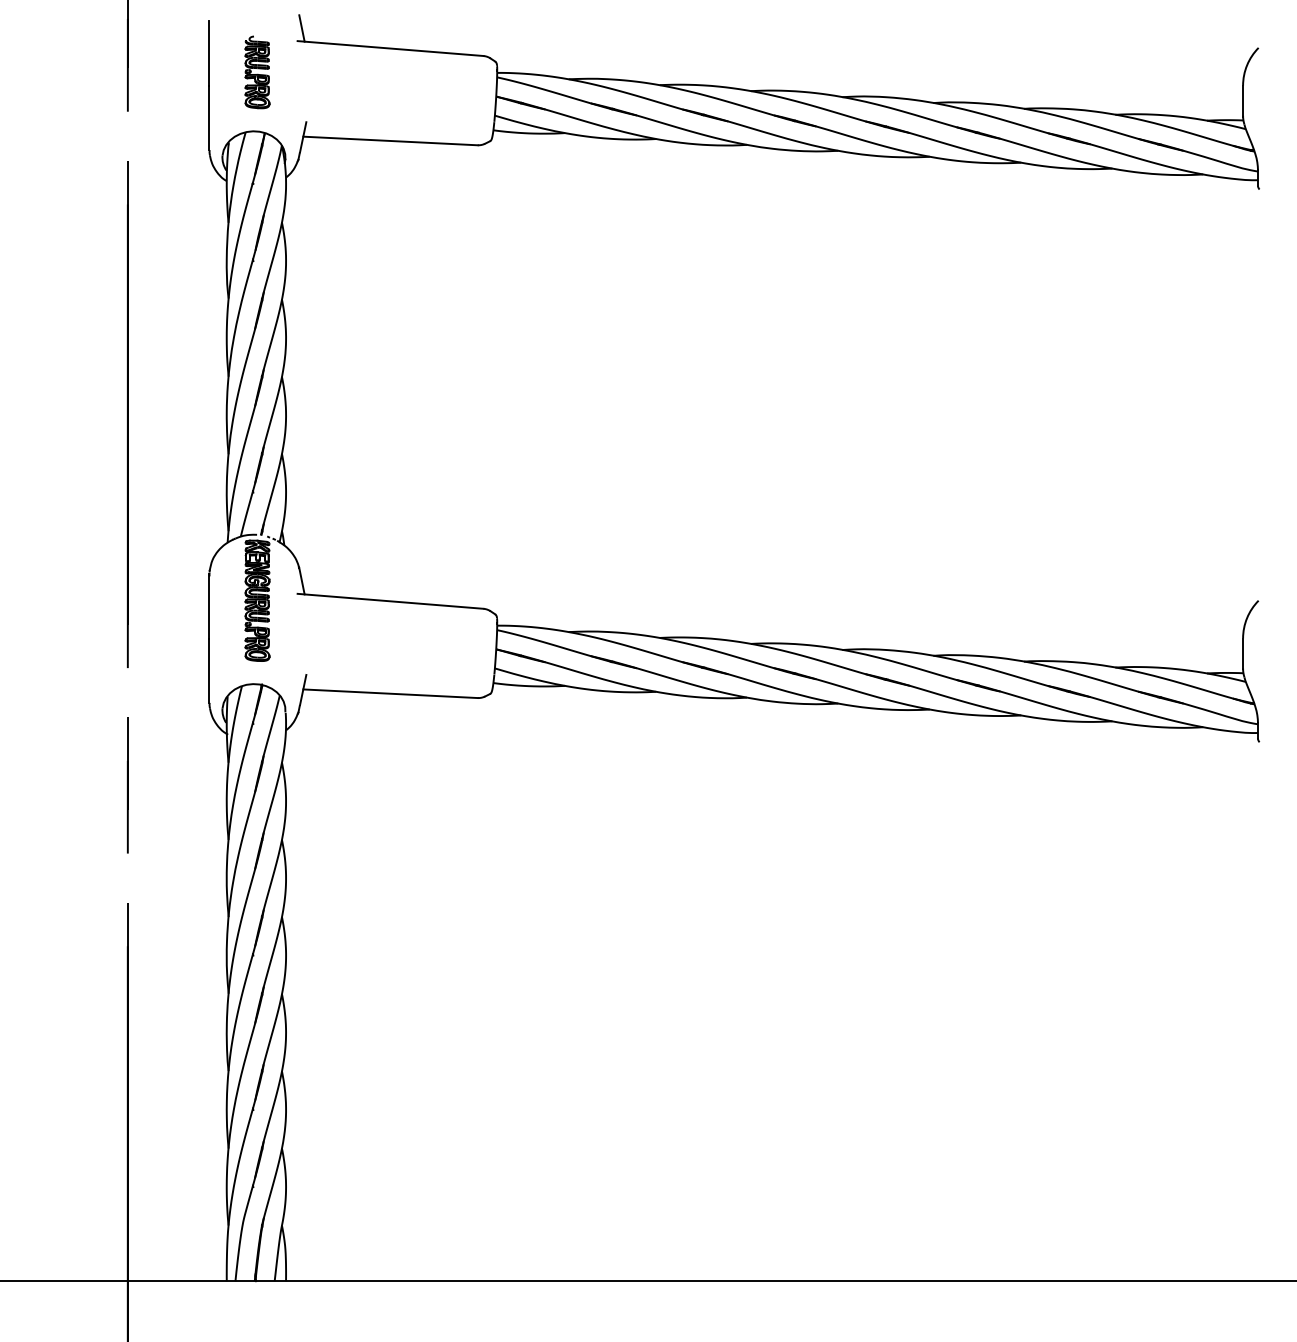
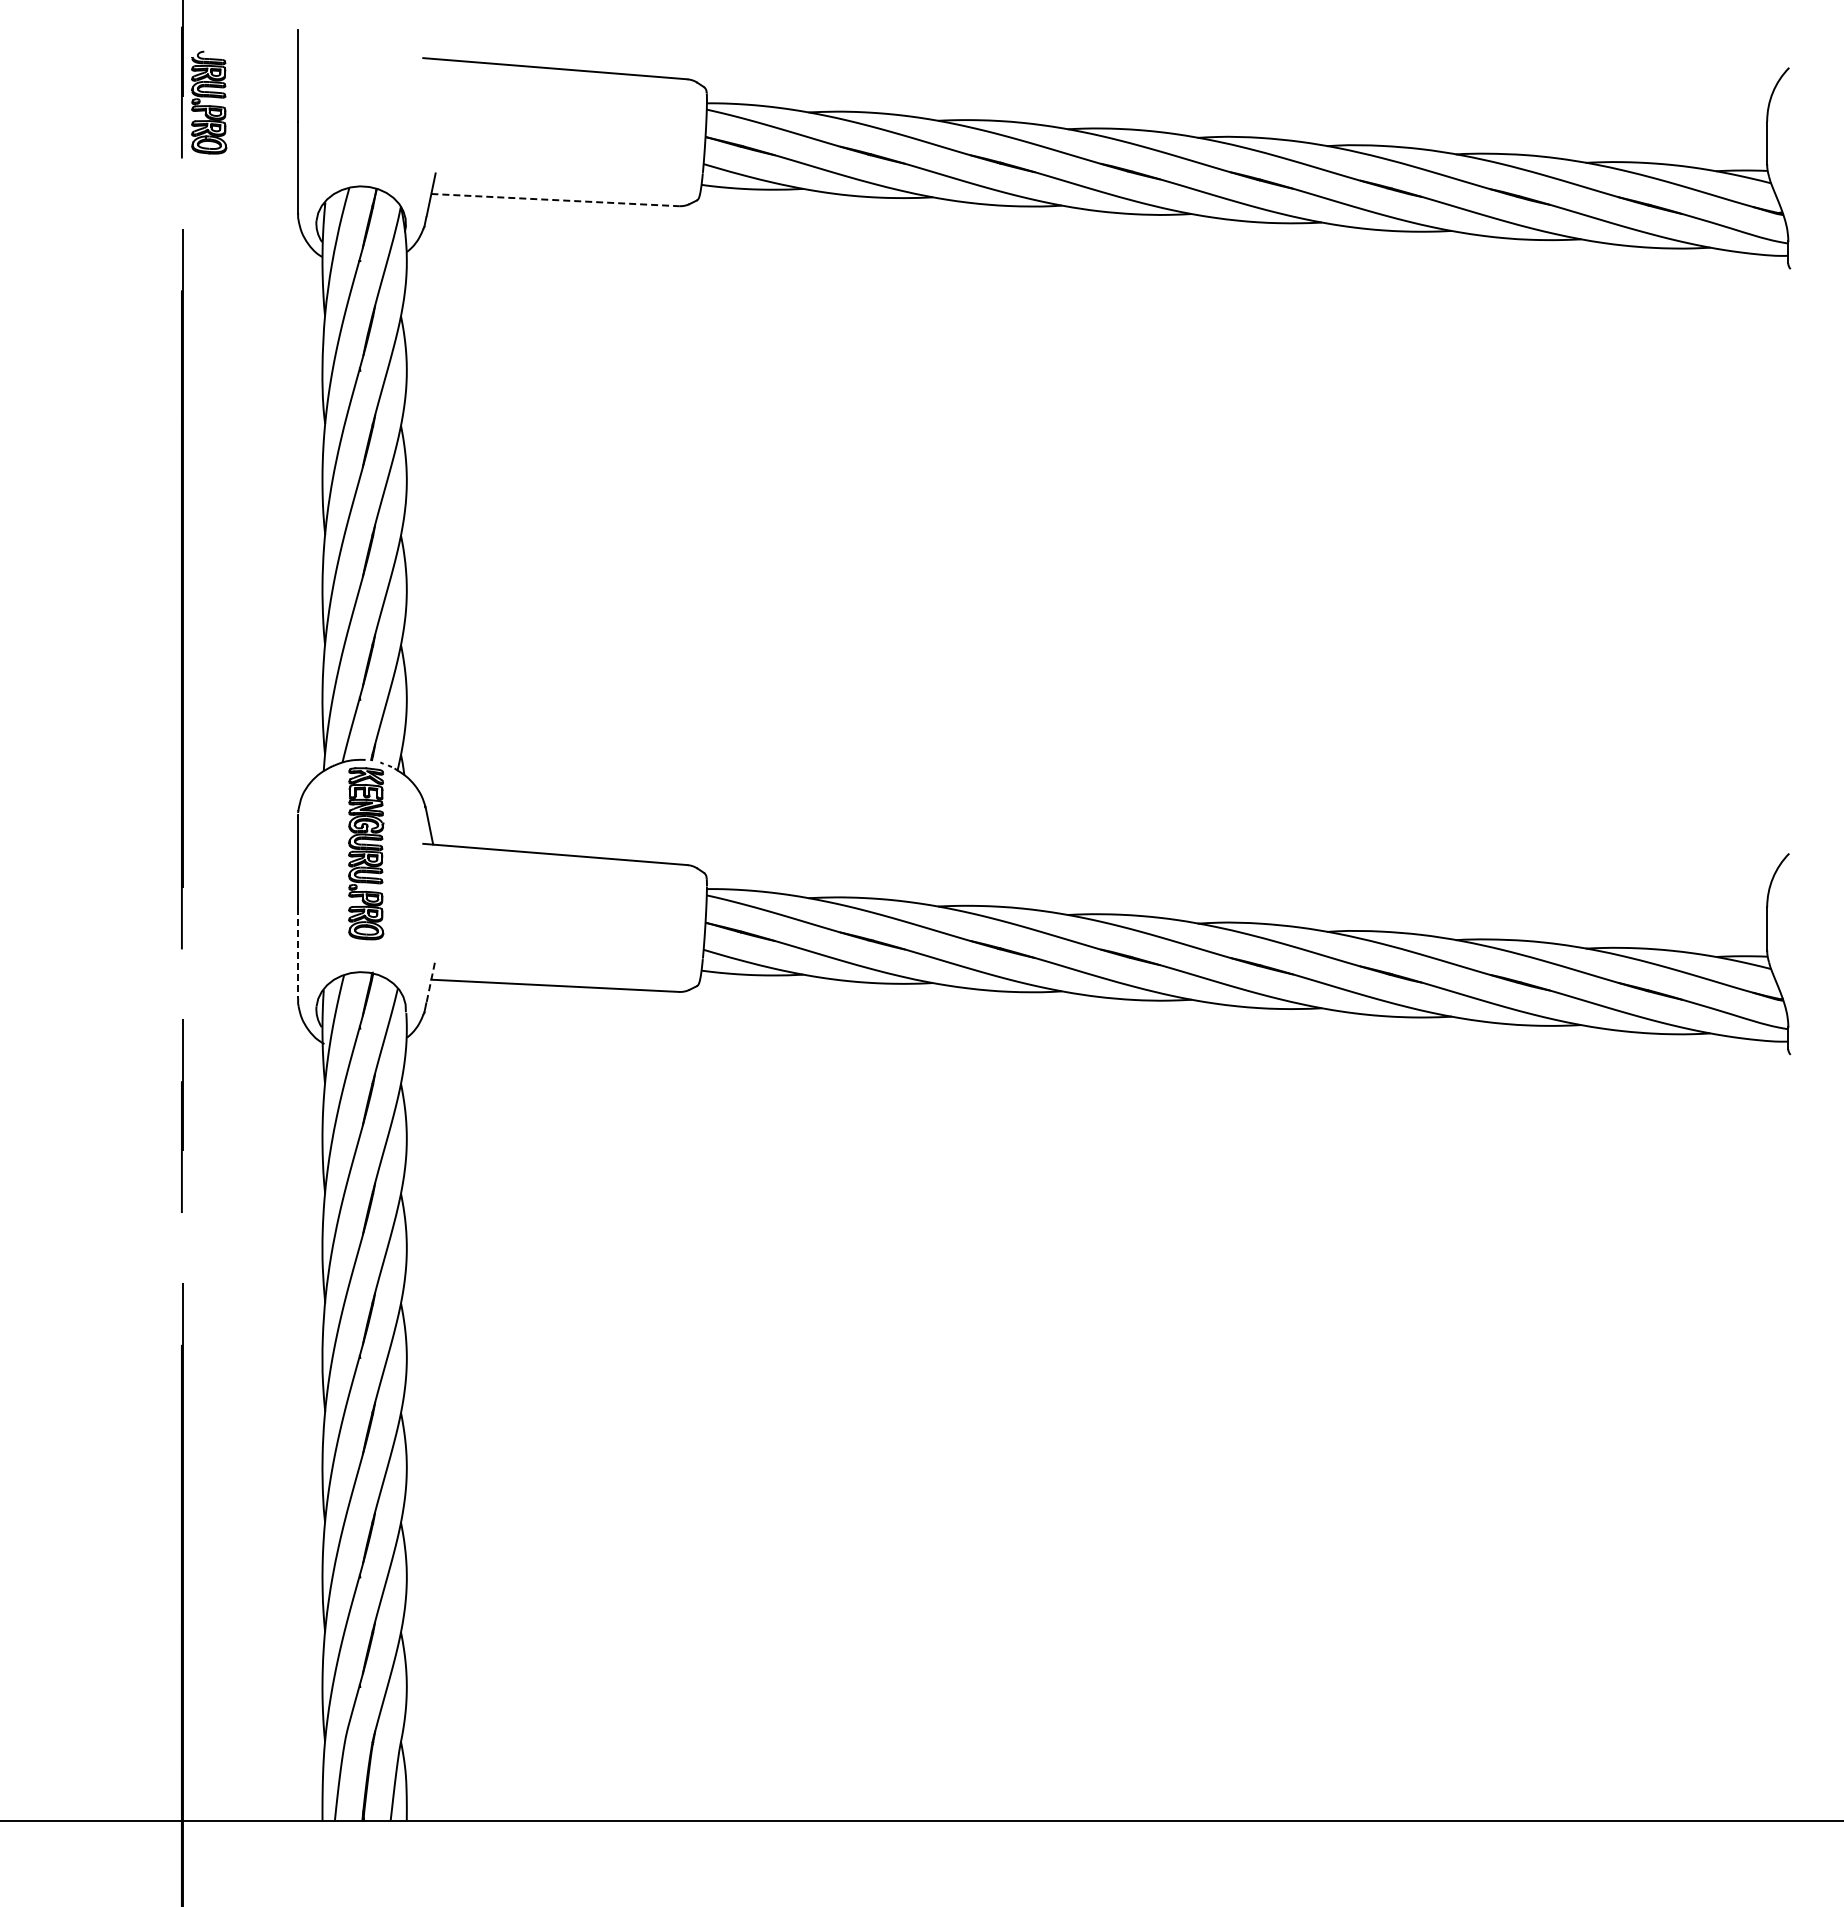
line: (302, 28) -> (429, 39), removed
part: (257, 72) -> (209, 102), moved
line: (390, 141) -> (555, 200), solid -> dashed
line: (209, 671) -> (297, 953), solid -> dashed
line: (303, 689) -> (431, 980), solid -> dashed

